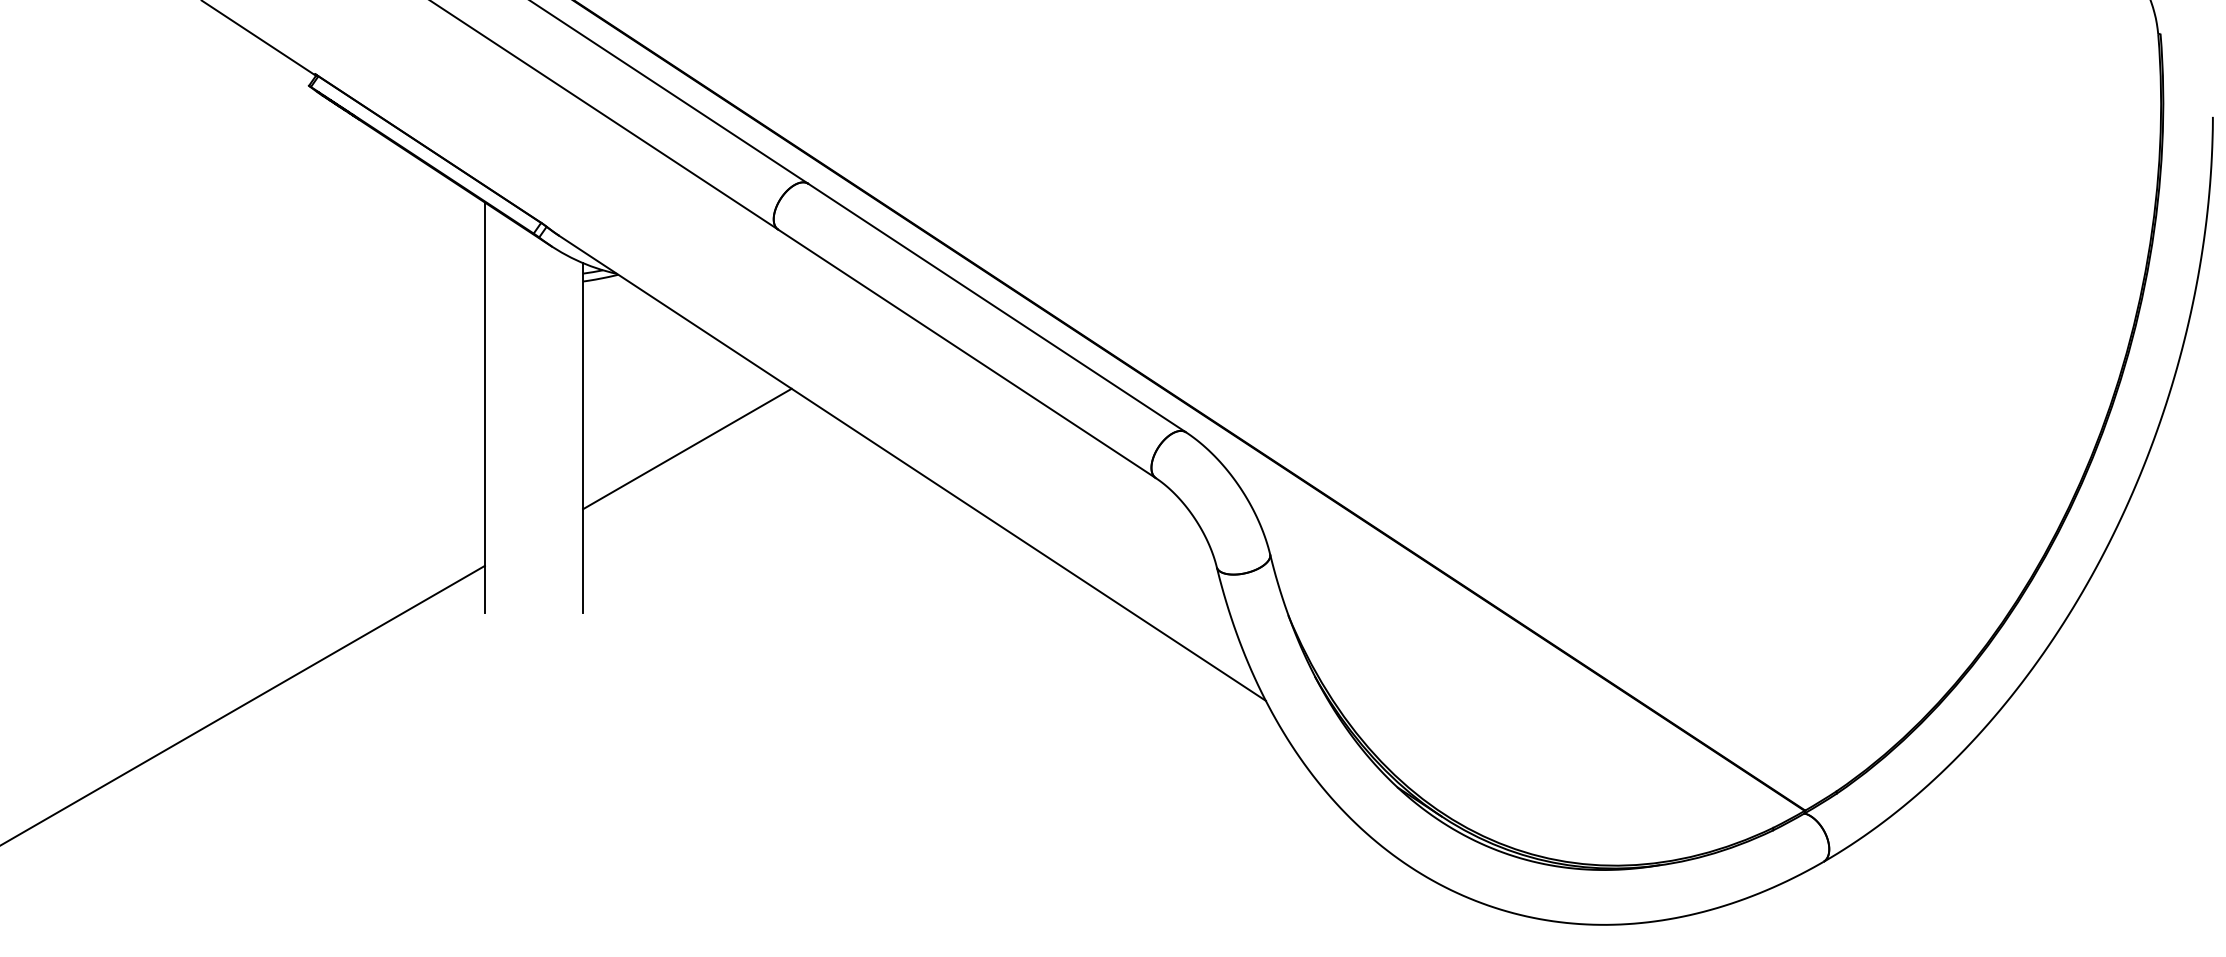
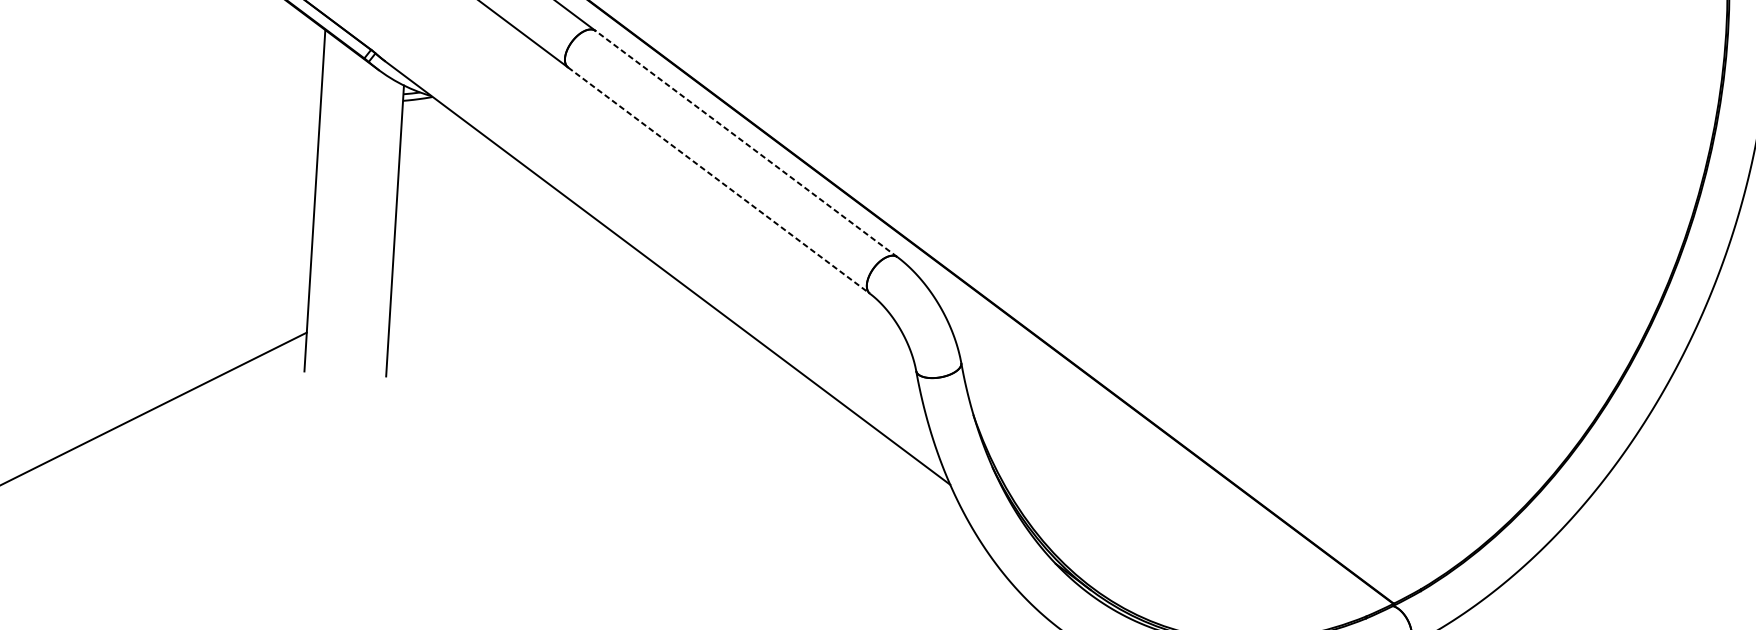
line: (996, 307) -> (745, 143), solid -> dashed
line: (967, 354) -> (719, 181), solid -> dashed
line: (687, 448) -> (481, 245), removed

